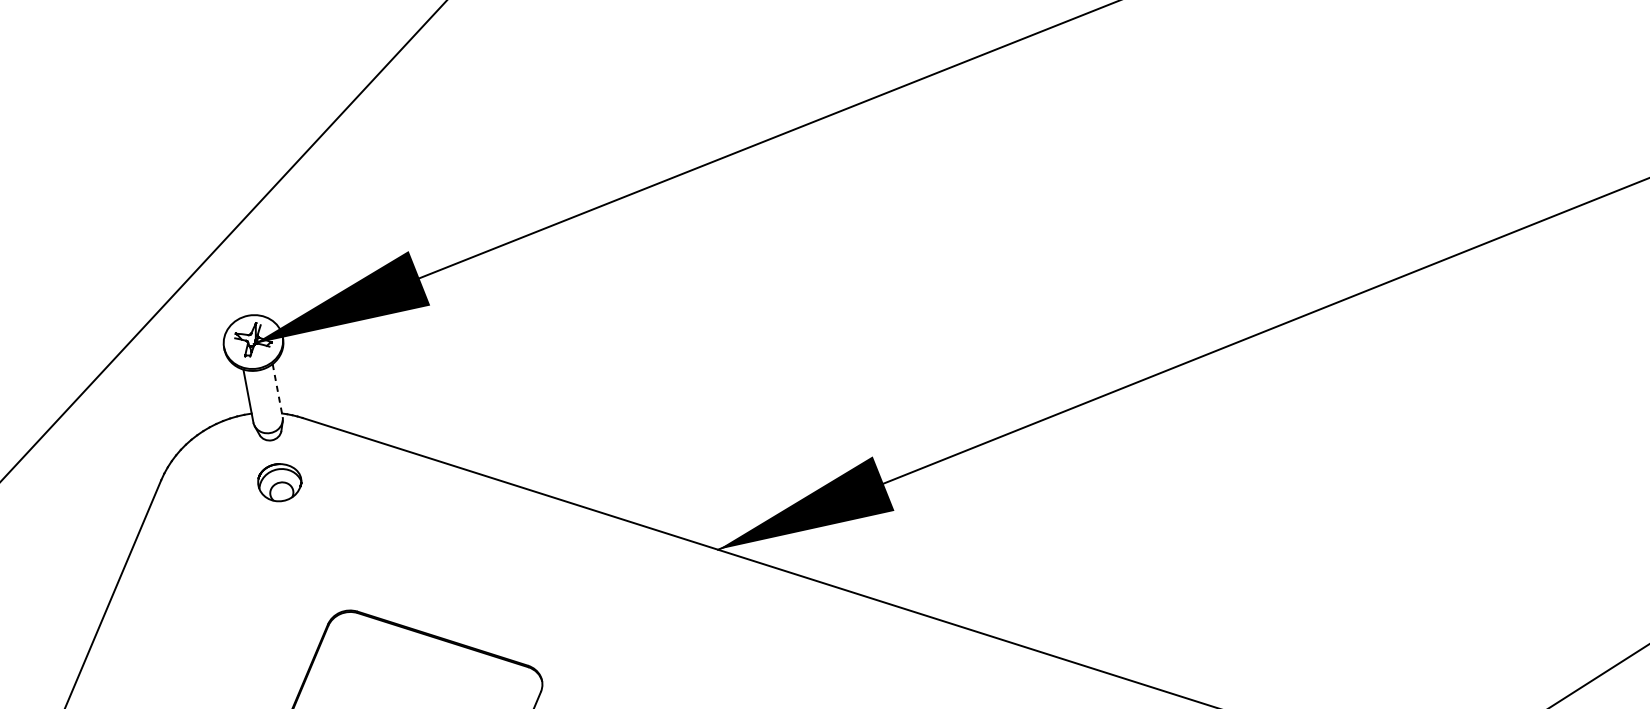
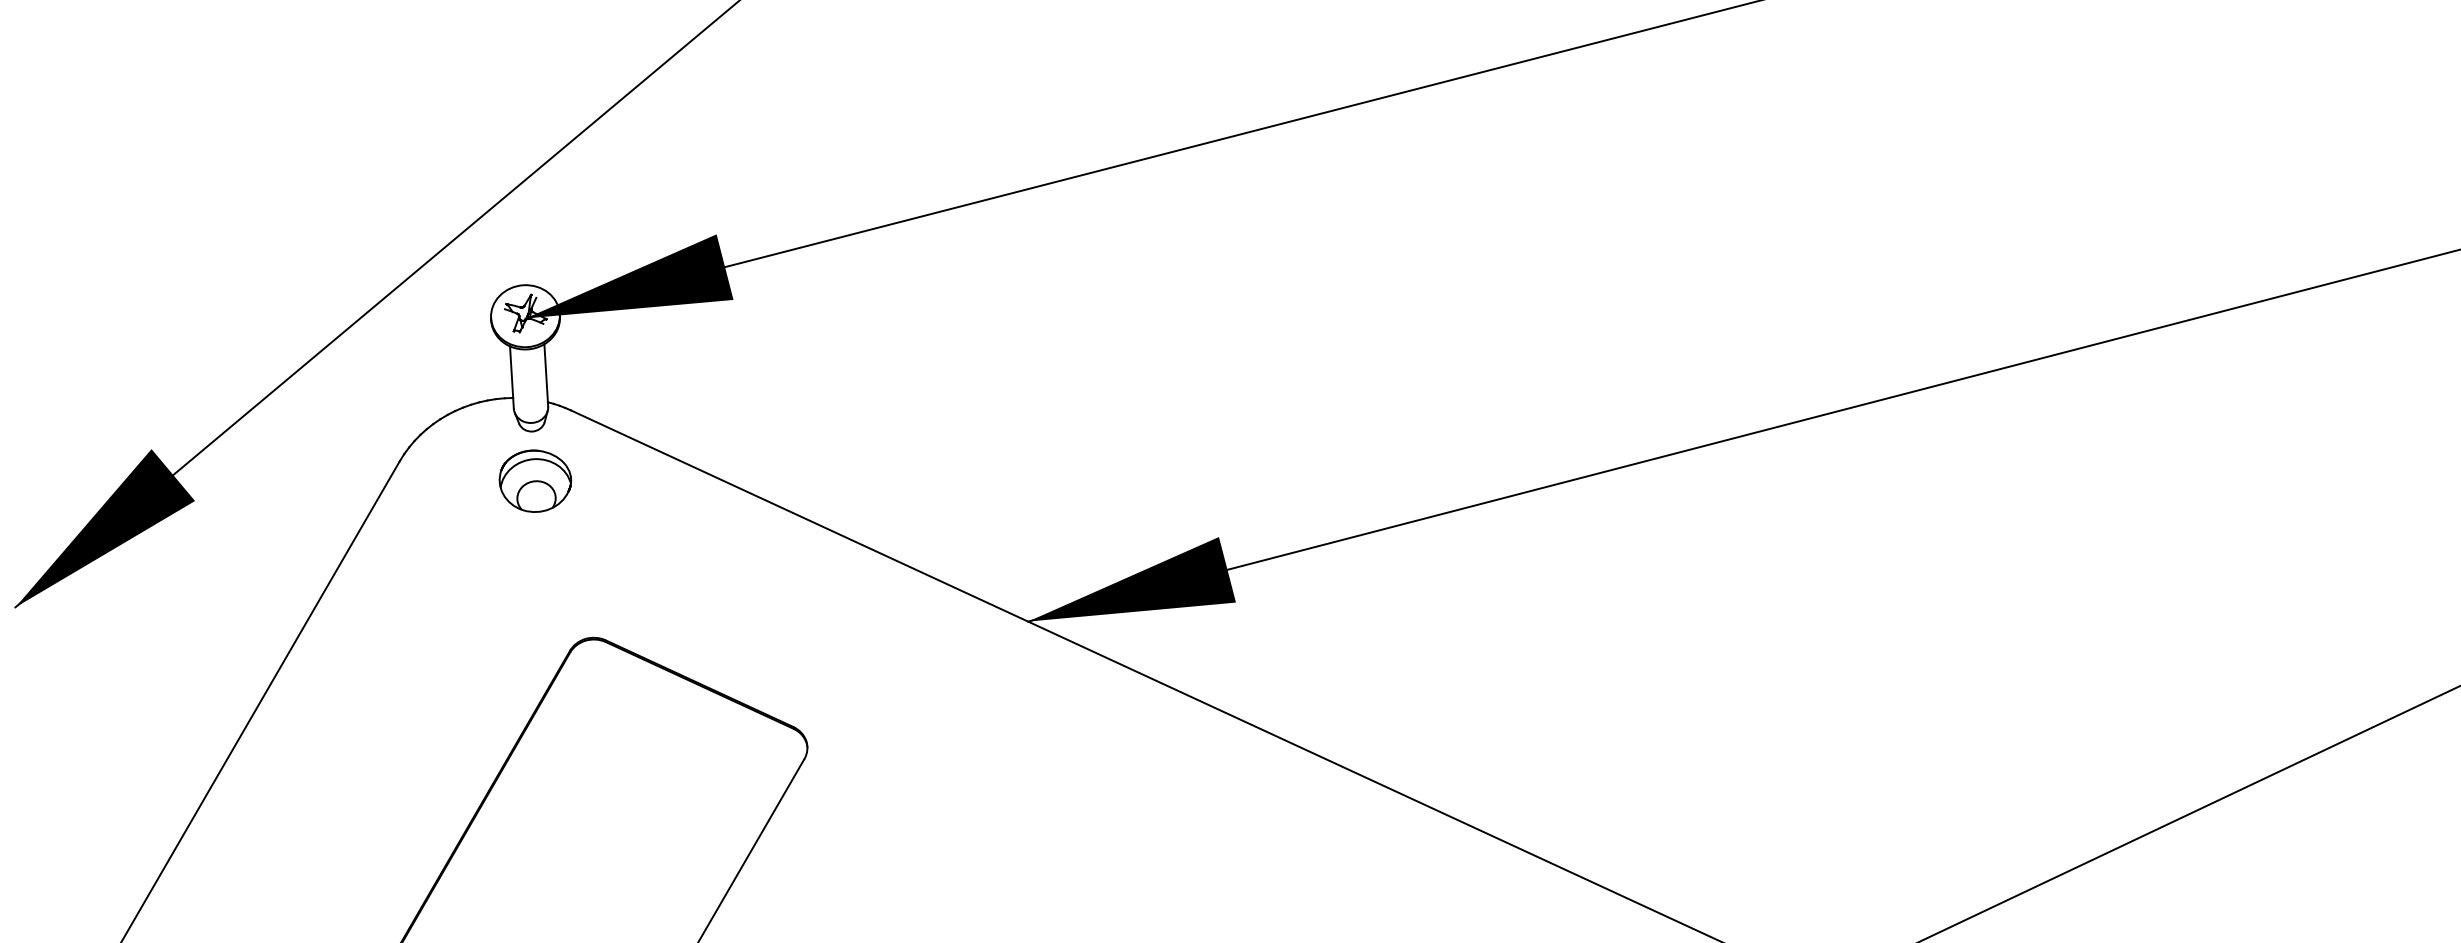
line: (277, 390) -> (546, 375), dashed -> solid
part: (279, 482) -> (535, 480), size x1.43

